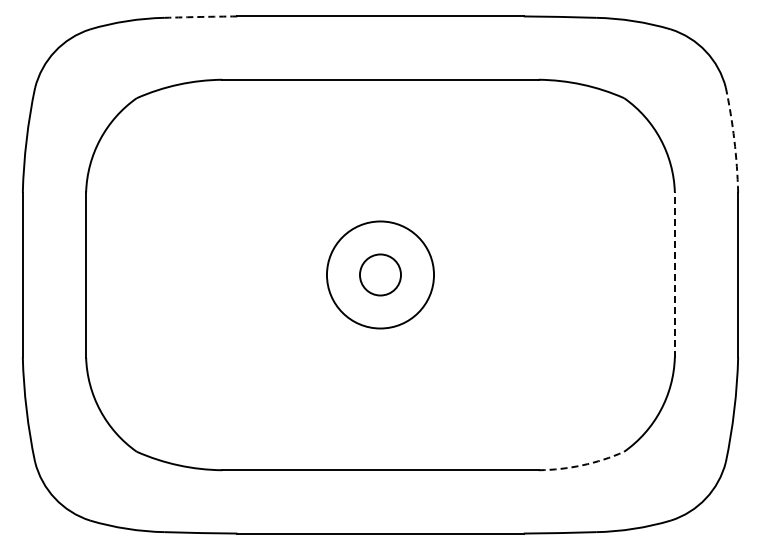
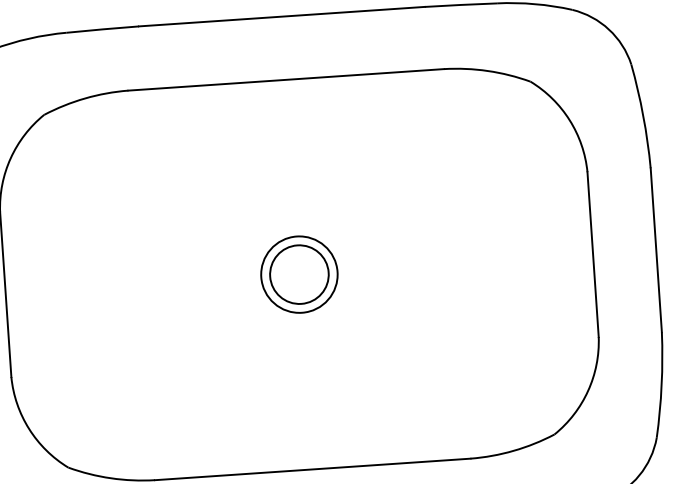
arc: (201, 16) -> (103, 28), dashed -> solid
arc: (734, 140) -> (643, 116), dashed -> solid
circle: (380, 274) -> (299, 274), size x0.71
circle: (380, 274) -> (299, 274), size x1.43
line: (674, 275) -> (592, 255), dashed -> solid
arc: (582, 465) -> (513, 450), dashed -> solid

